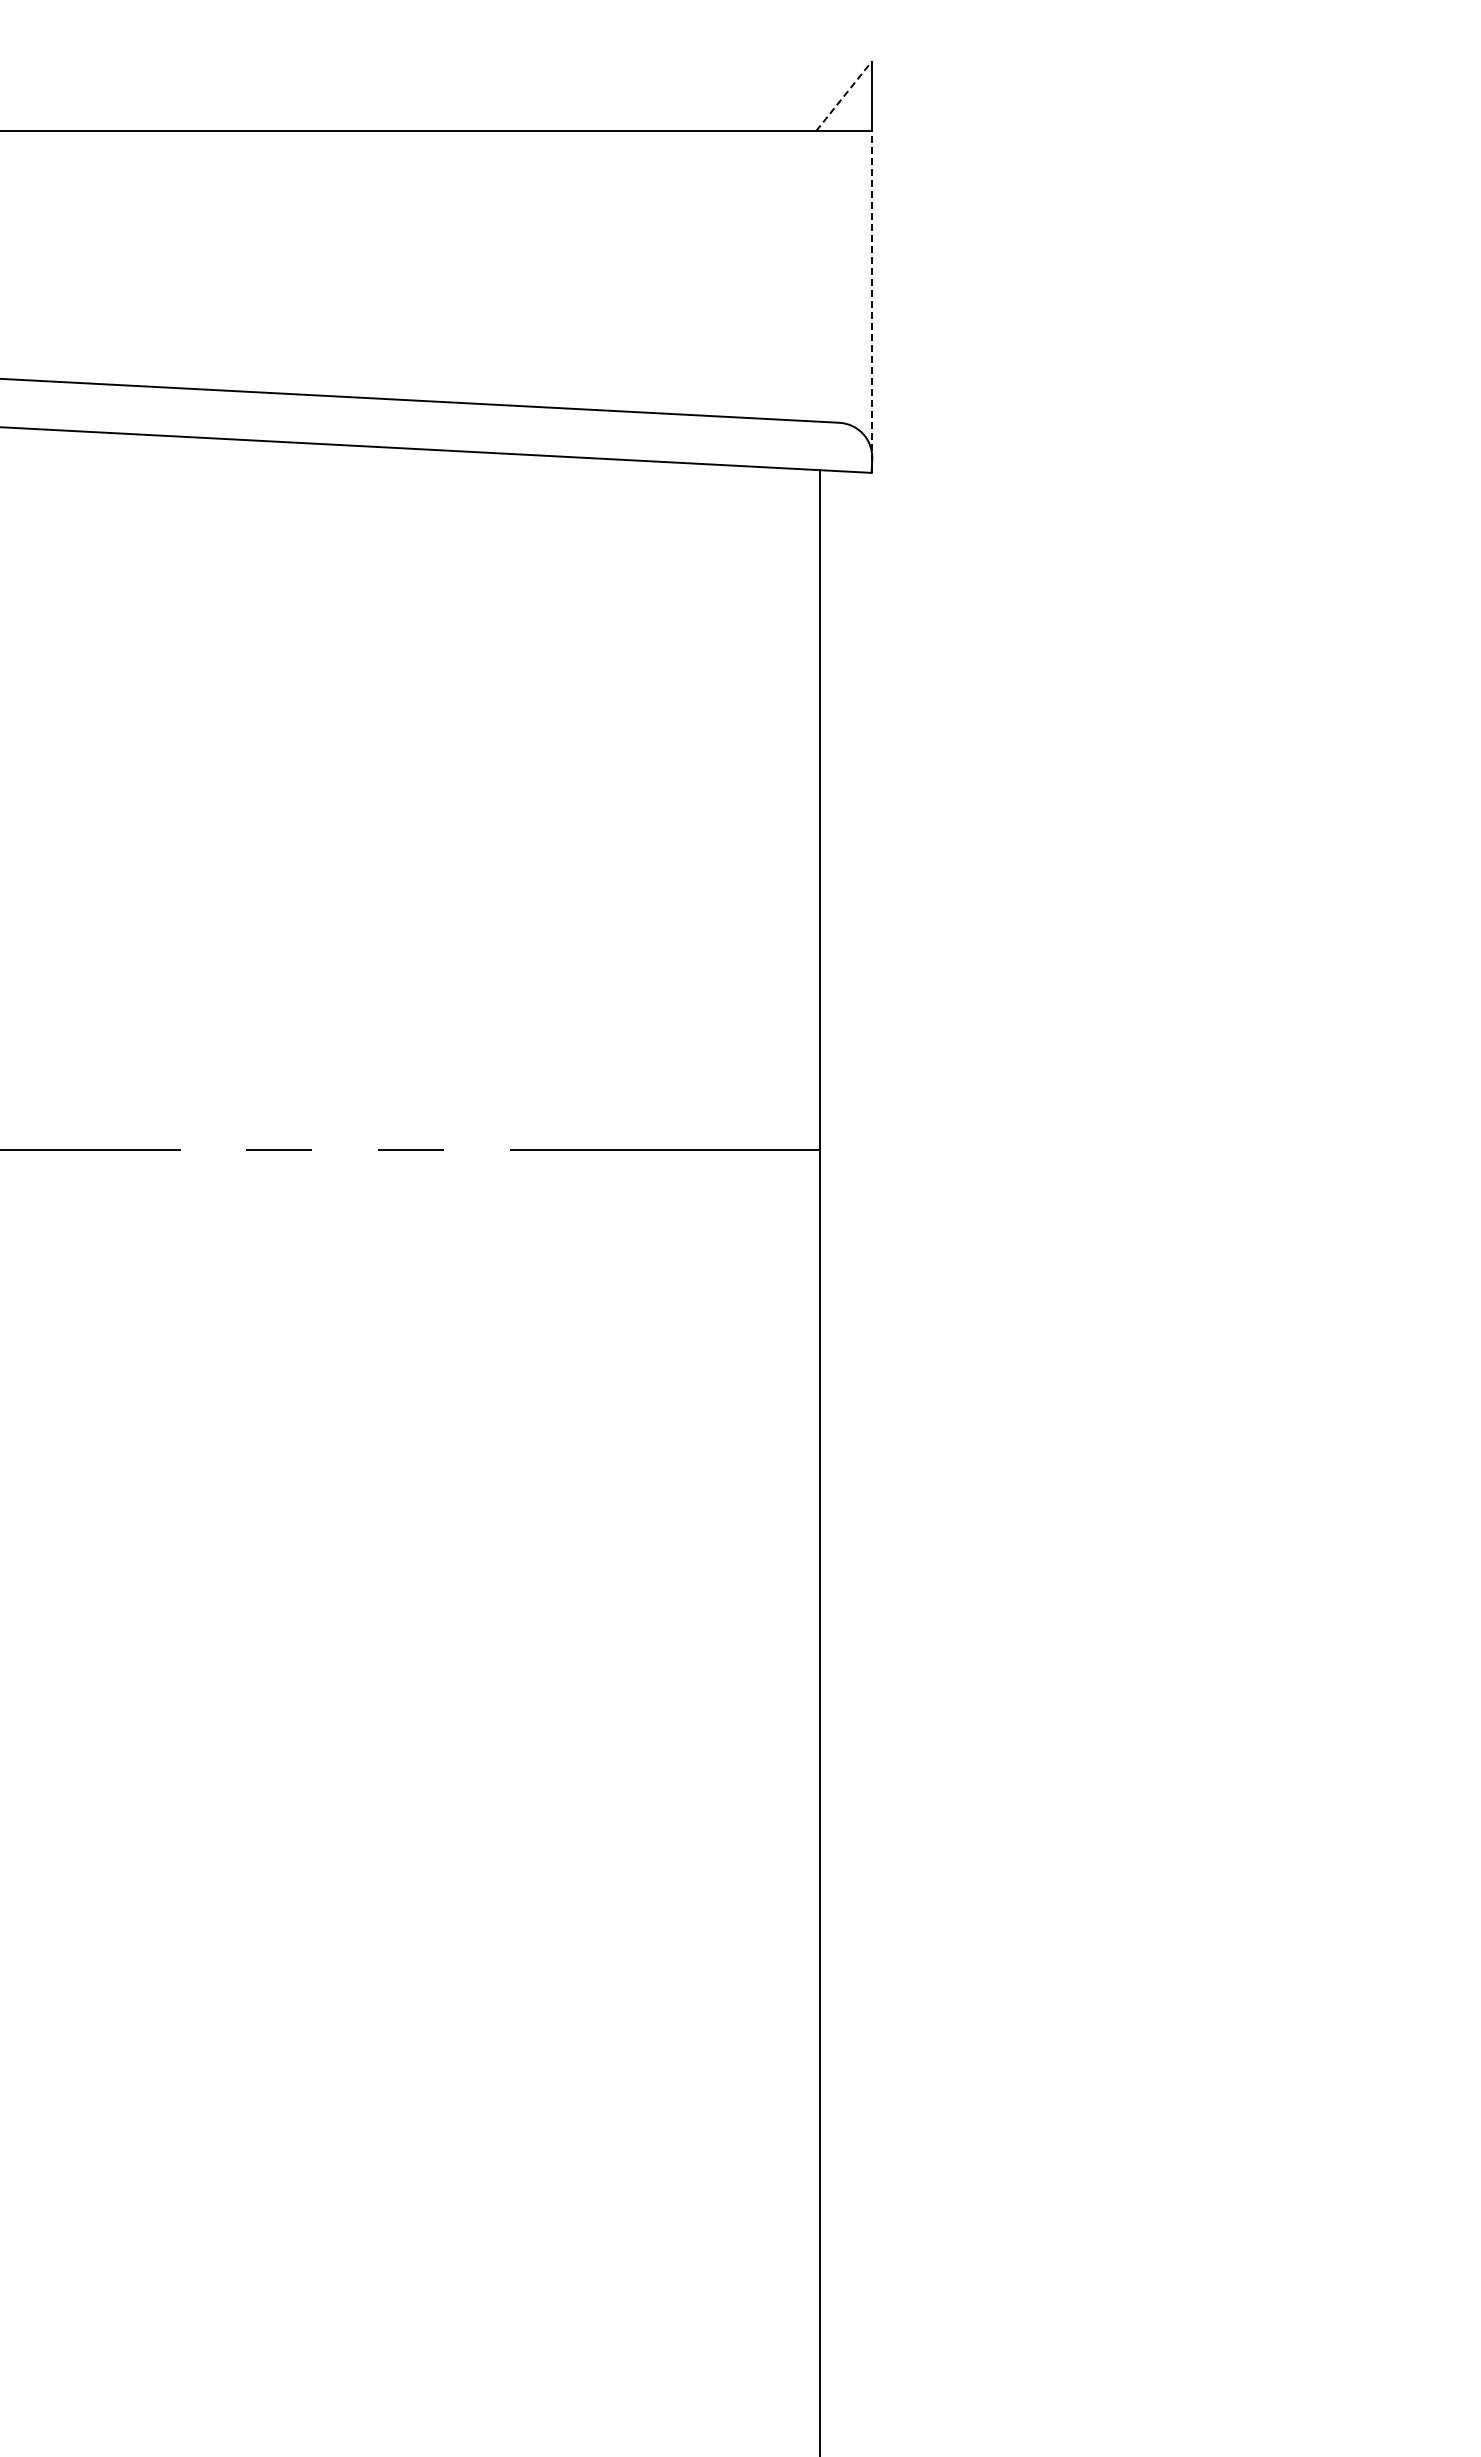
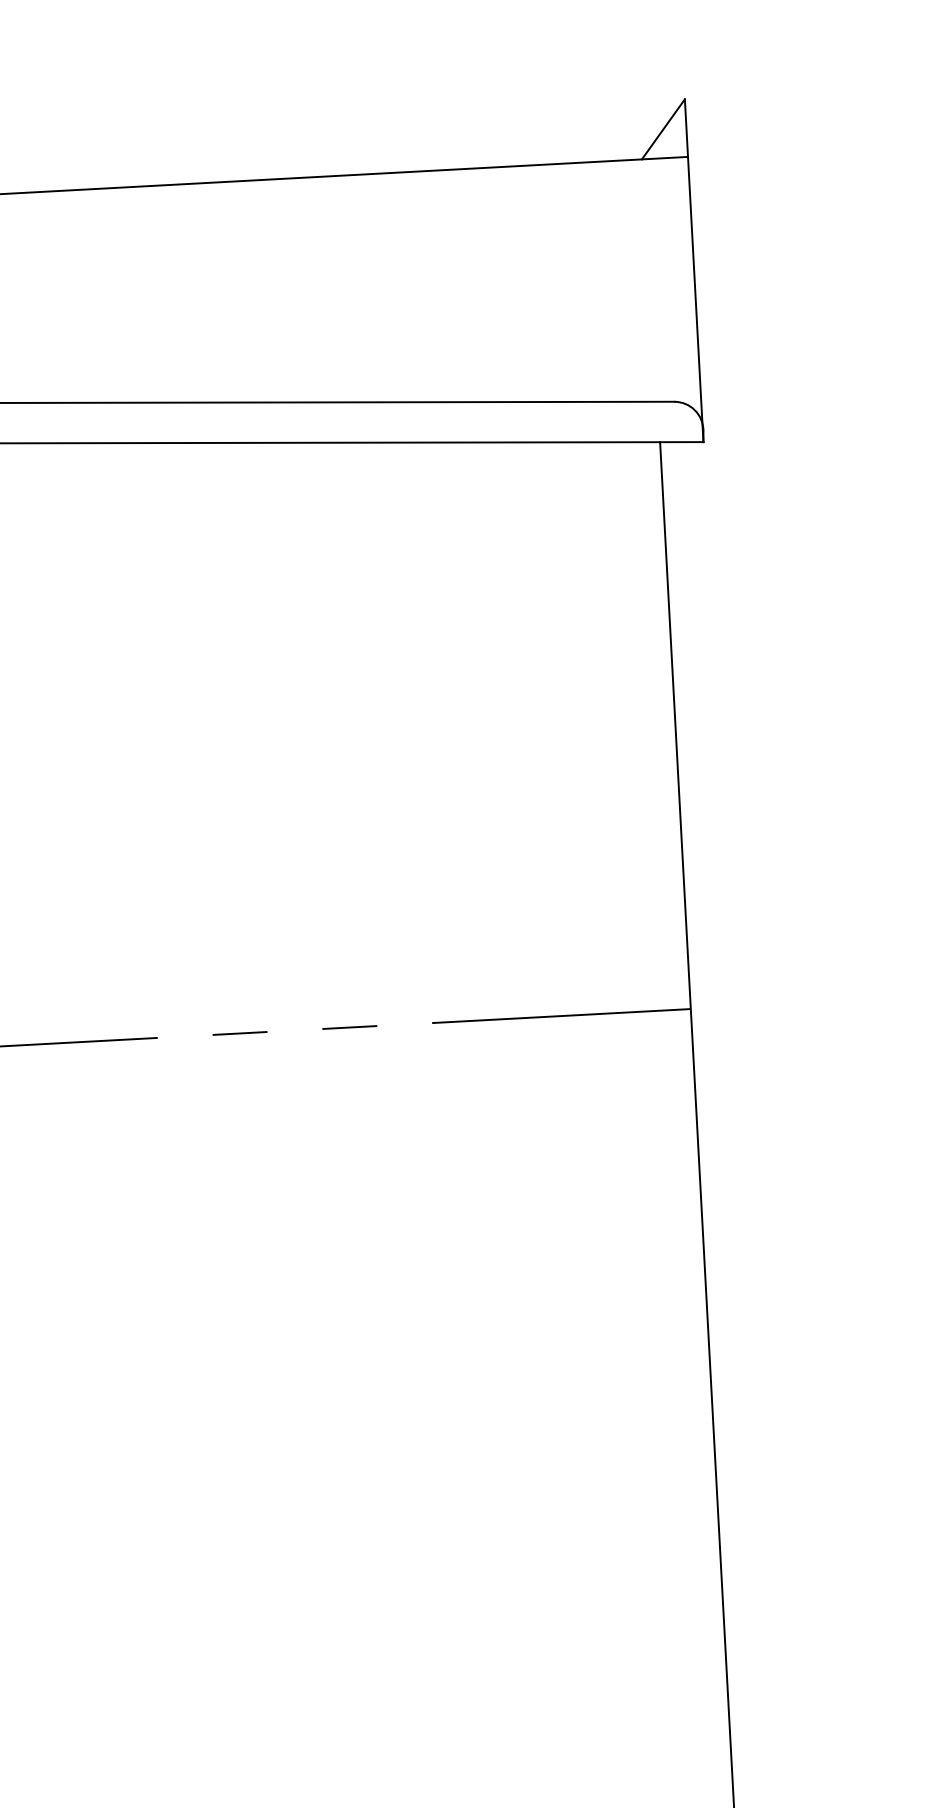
line: (844, 96) -> (663, 129), dashed -> solid
line: (871, 301) -> (695, 299), dashed -> solid

